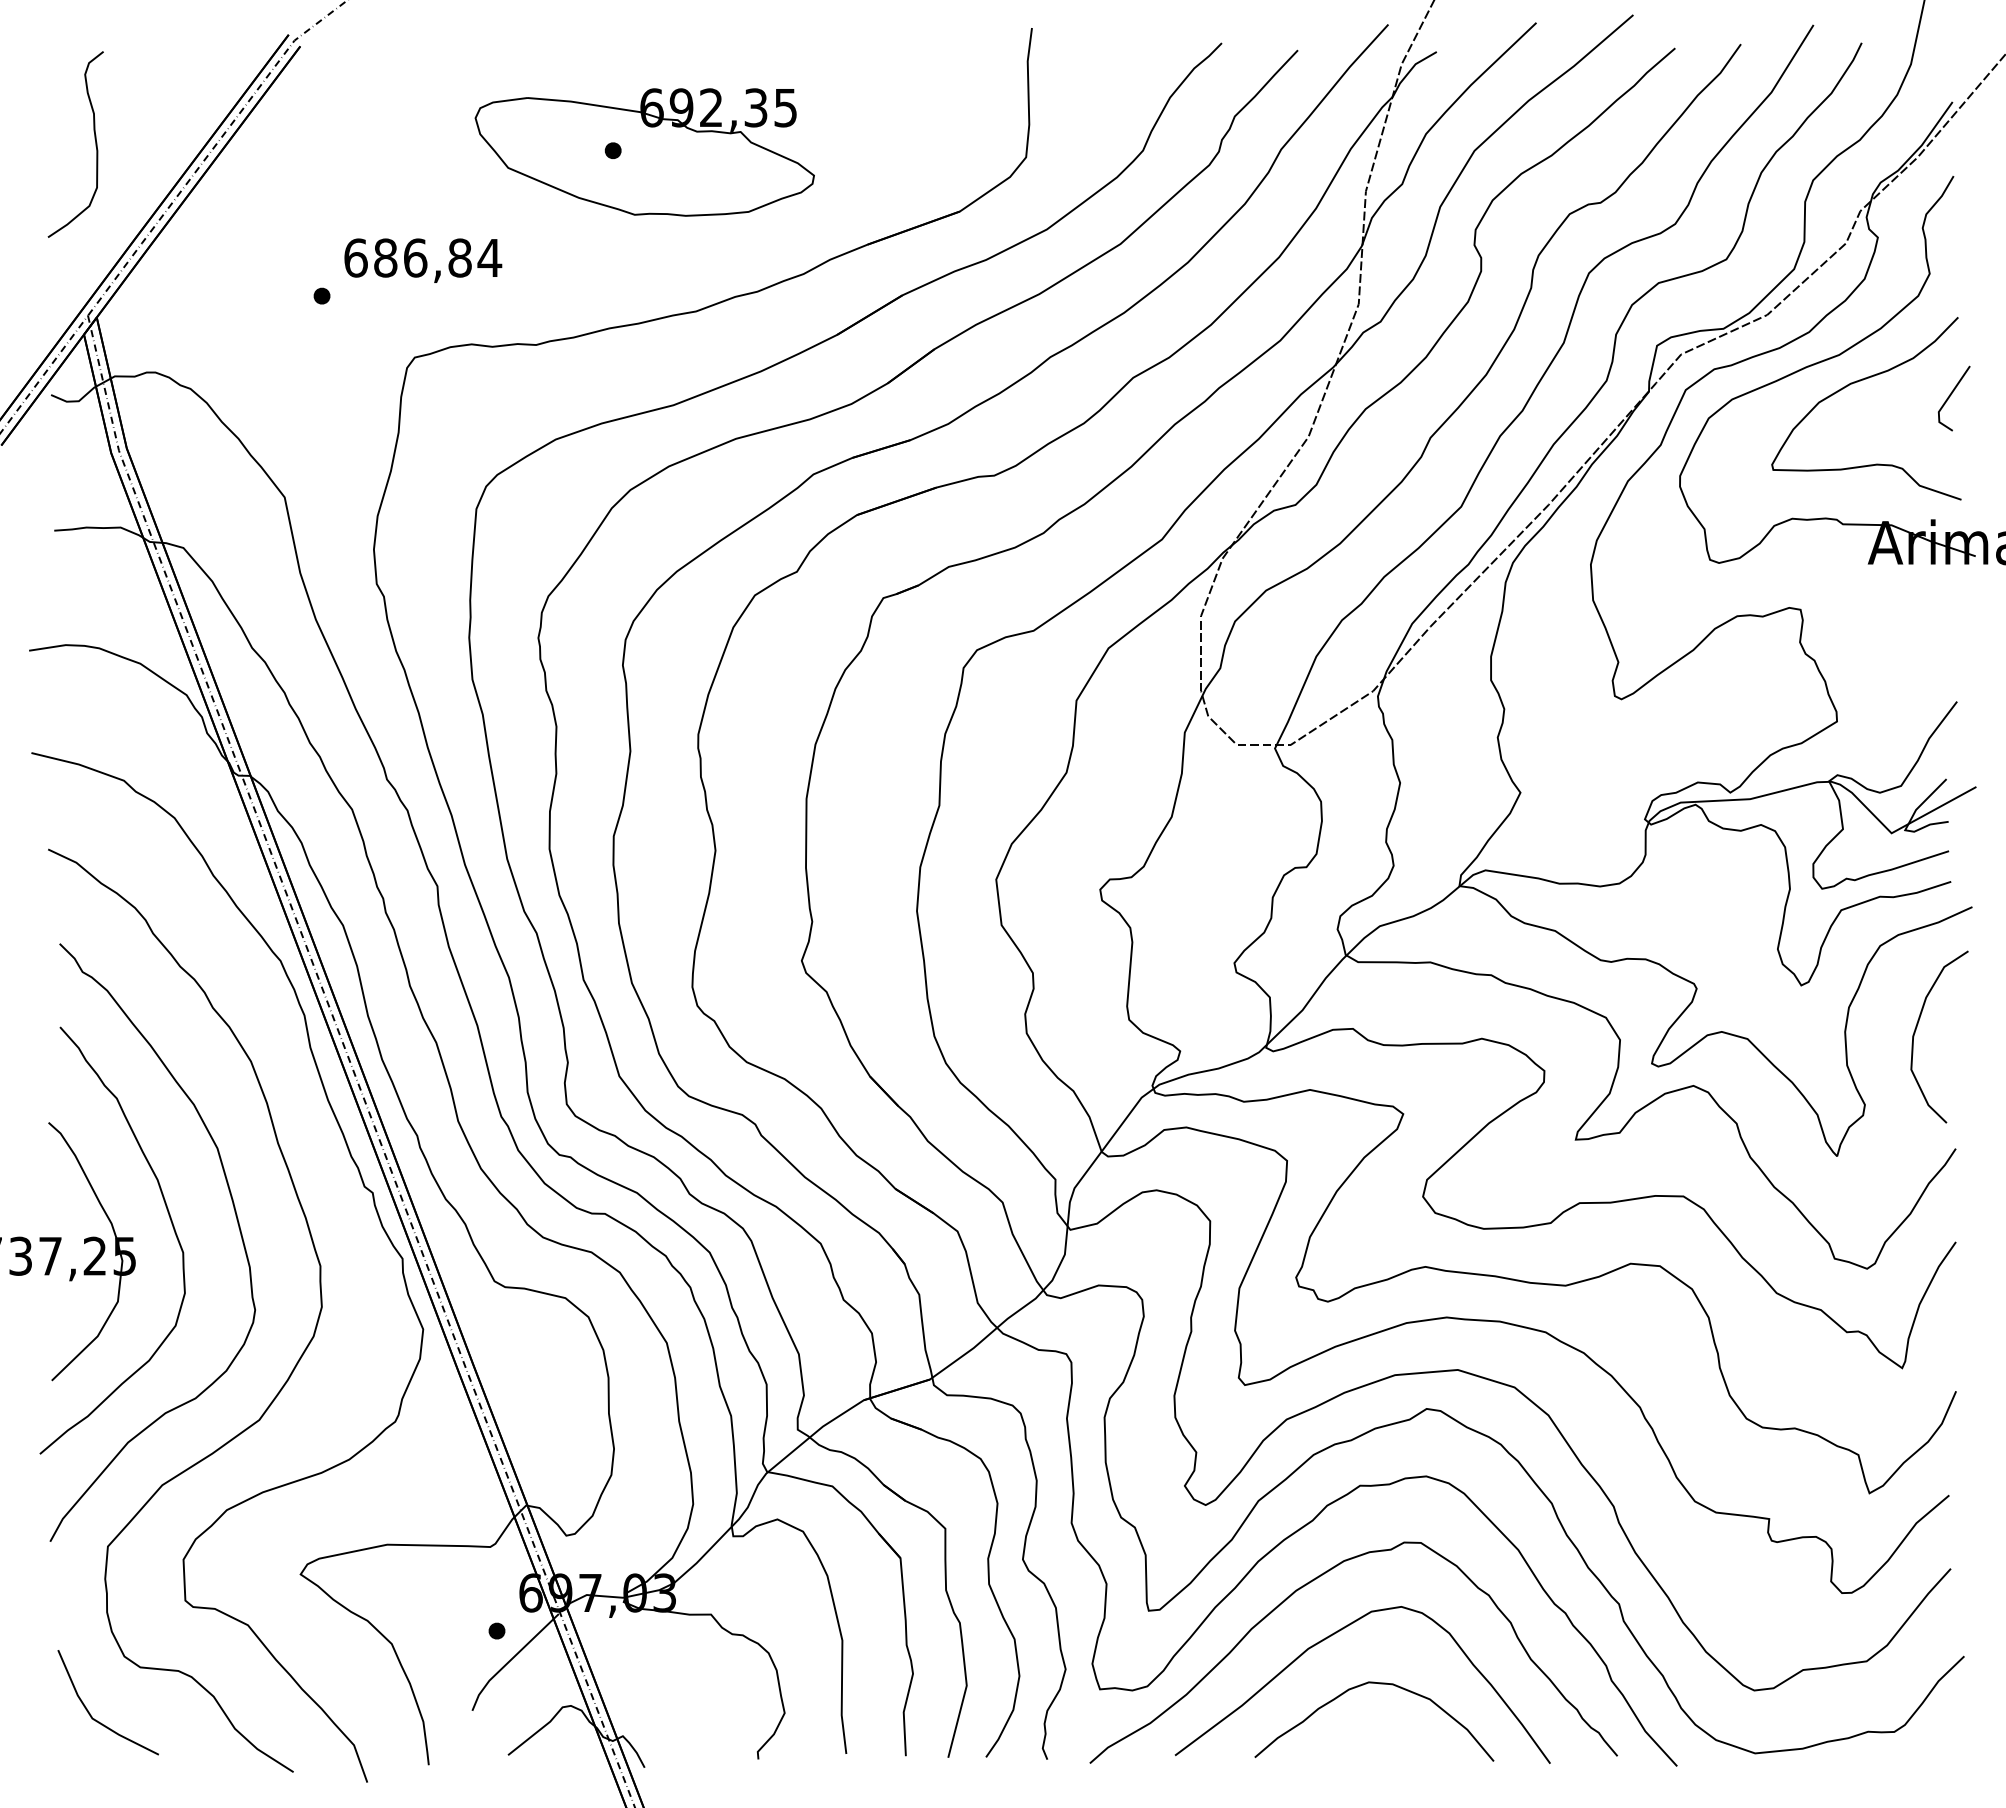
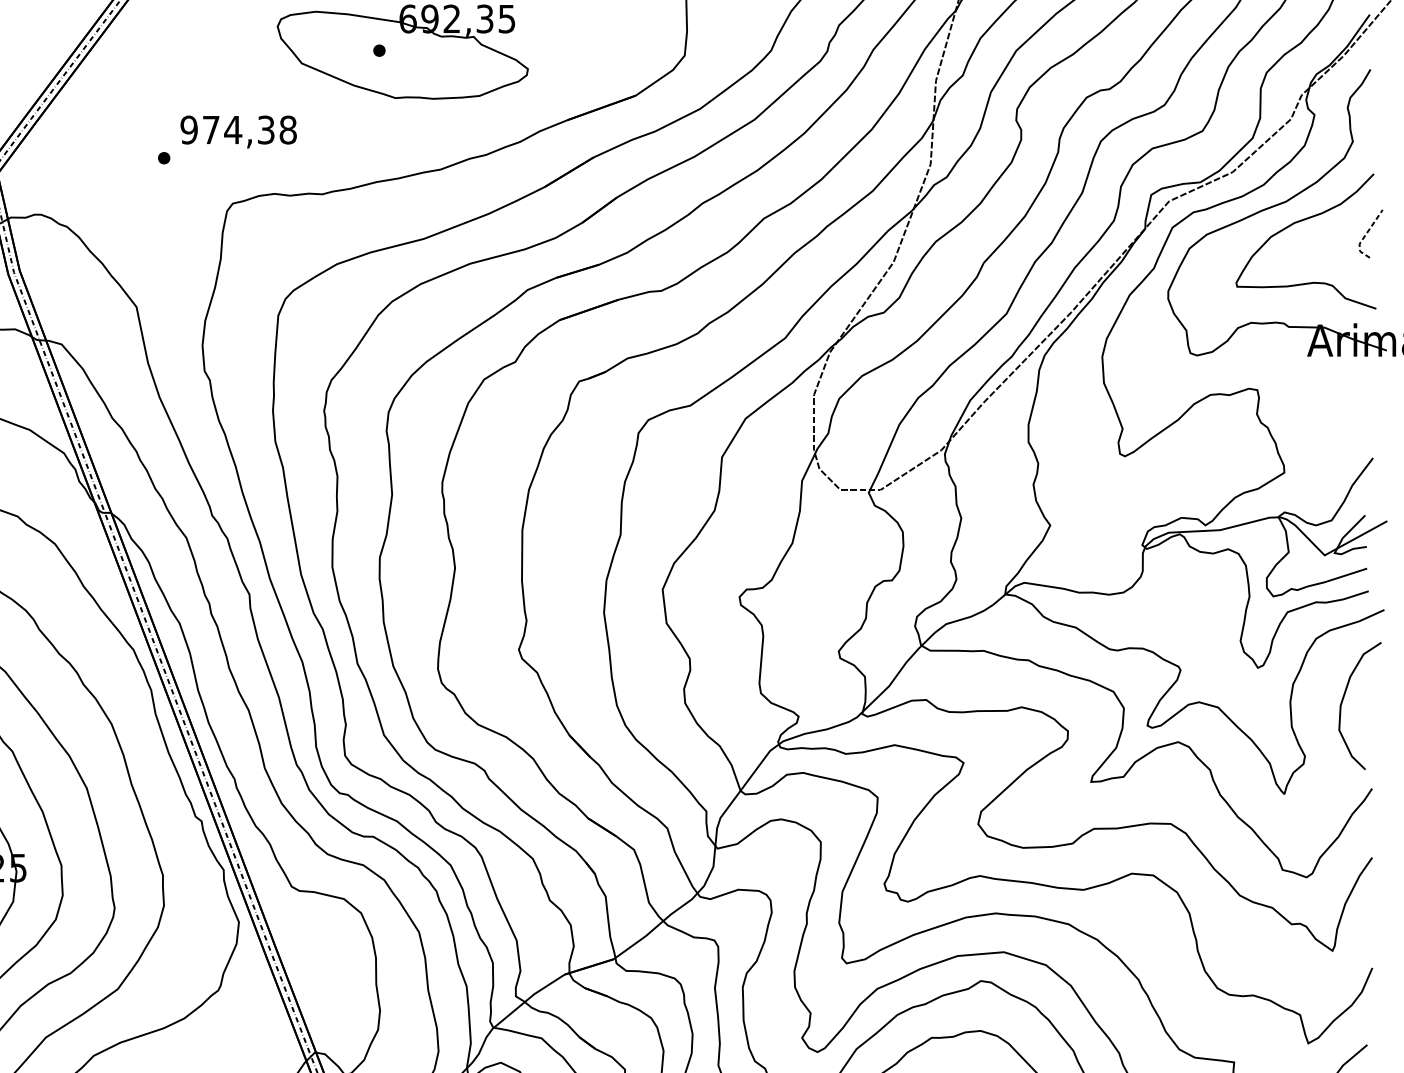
text: (423, 257) -> (239, 129), 686,84 -> 974,38
line: (1946, 401) -> (1365, 236), solid -> dashed

